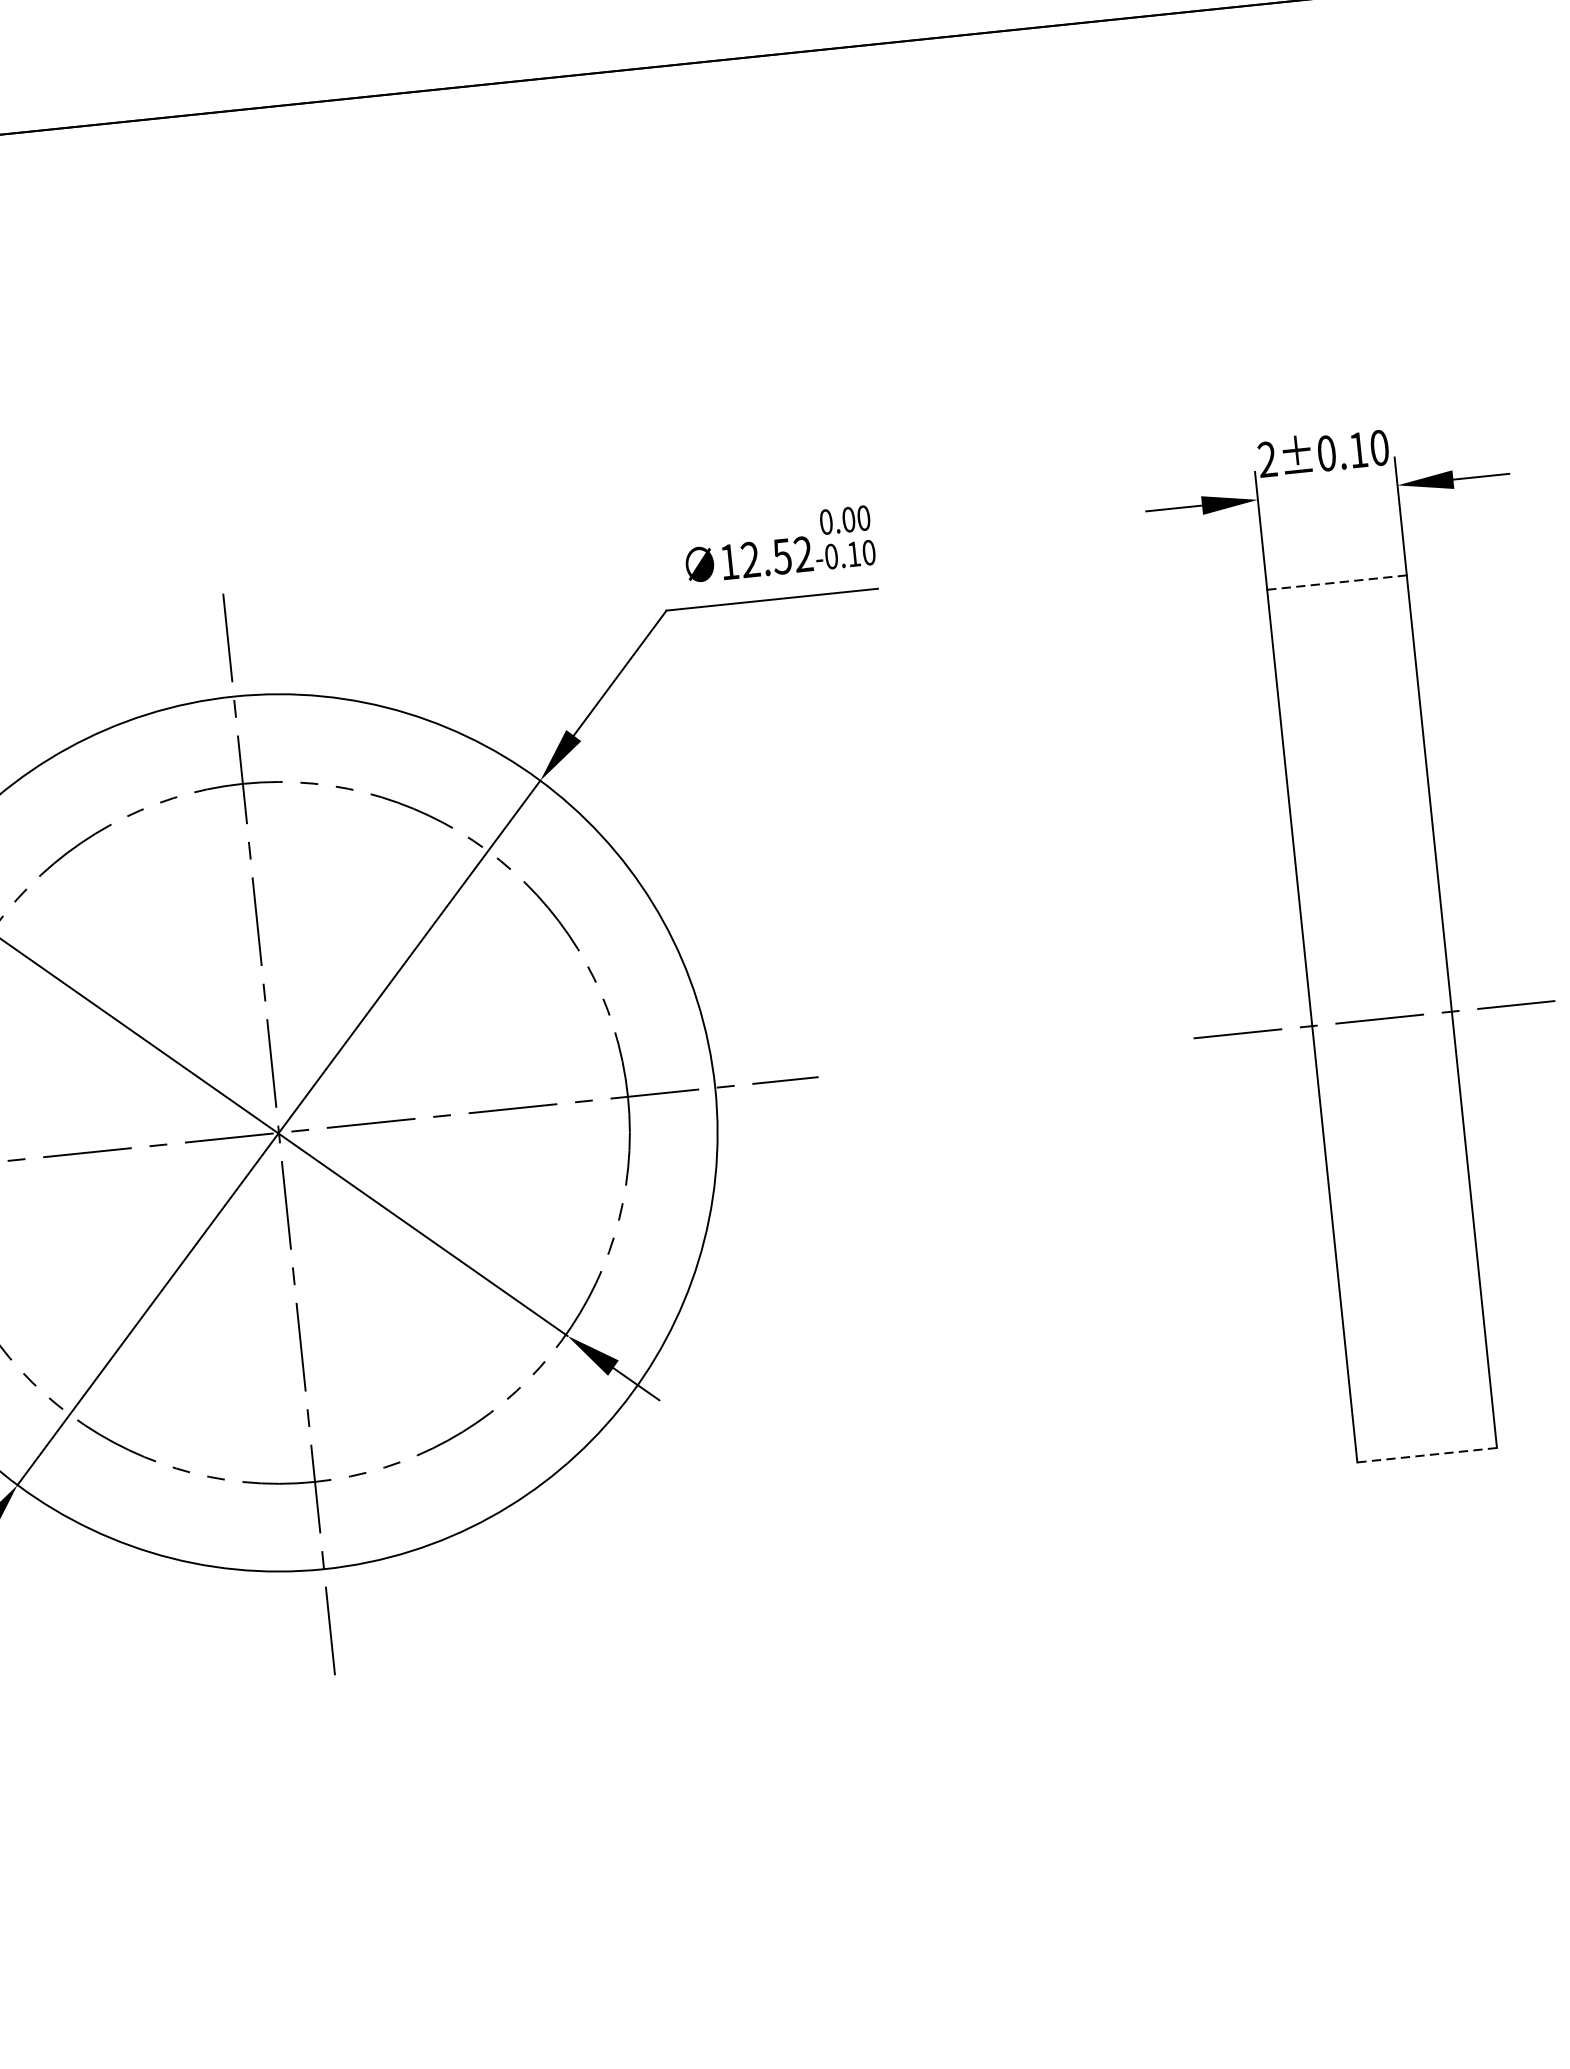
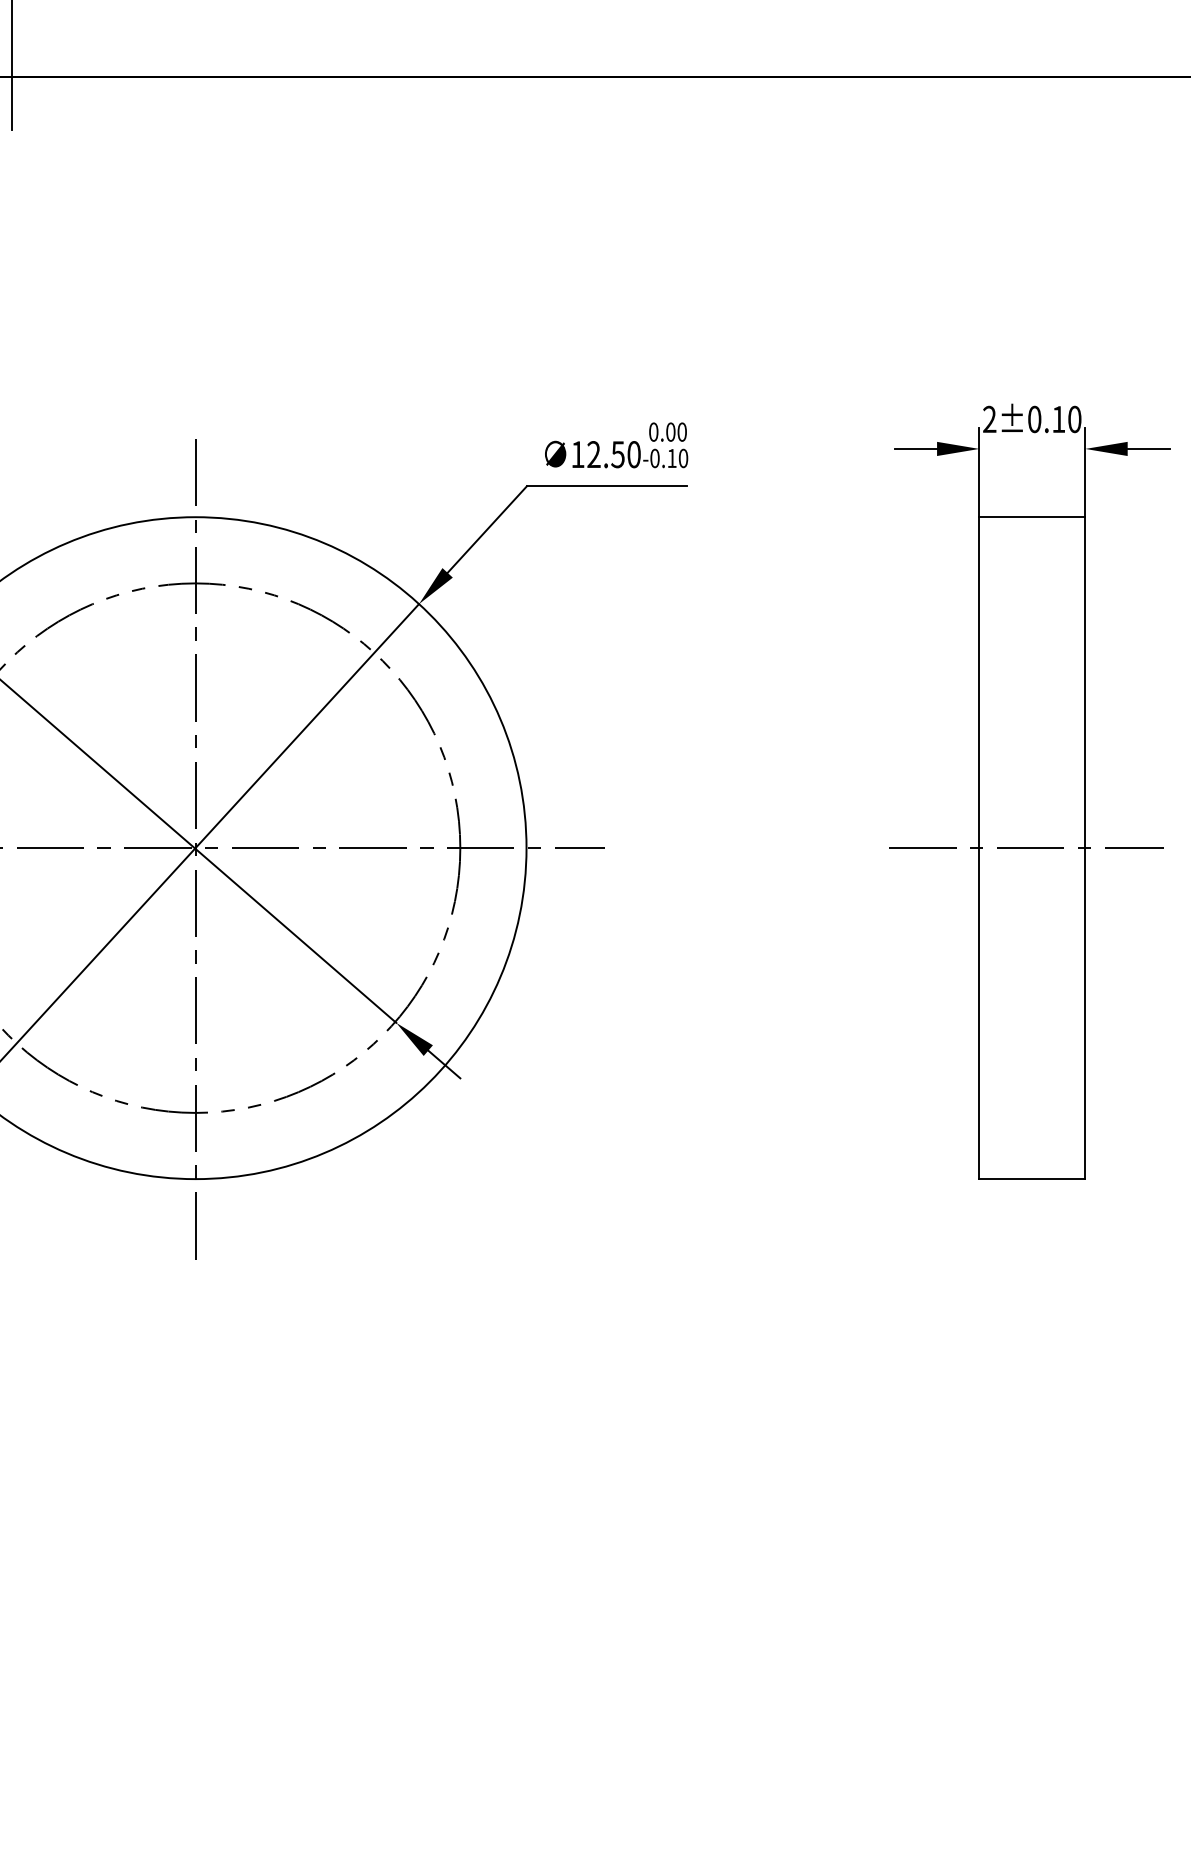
text: (802, 554) -> (633, 454), 12.52 -> 12.50
line: (1337, 582) -> (1032, 517), dashed -> solid
line: (1427, 1455) -> (1032, 1179), dashed -> solid

